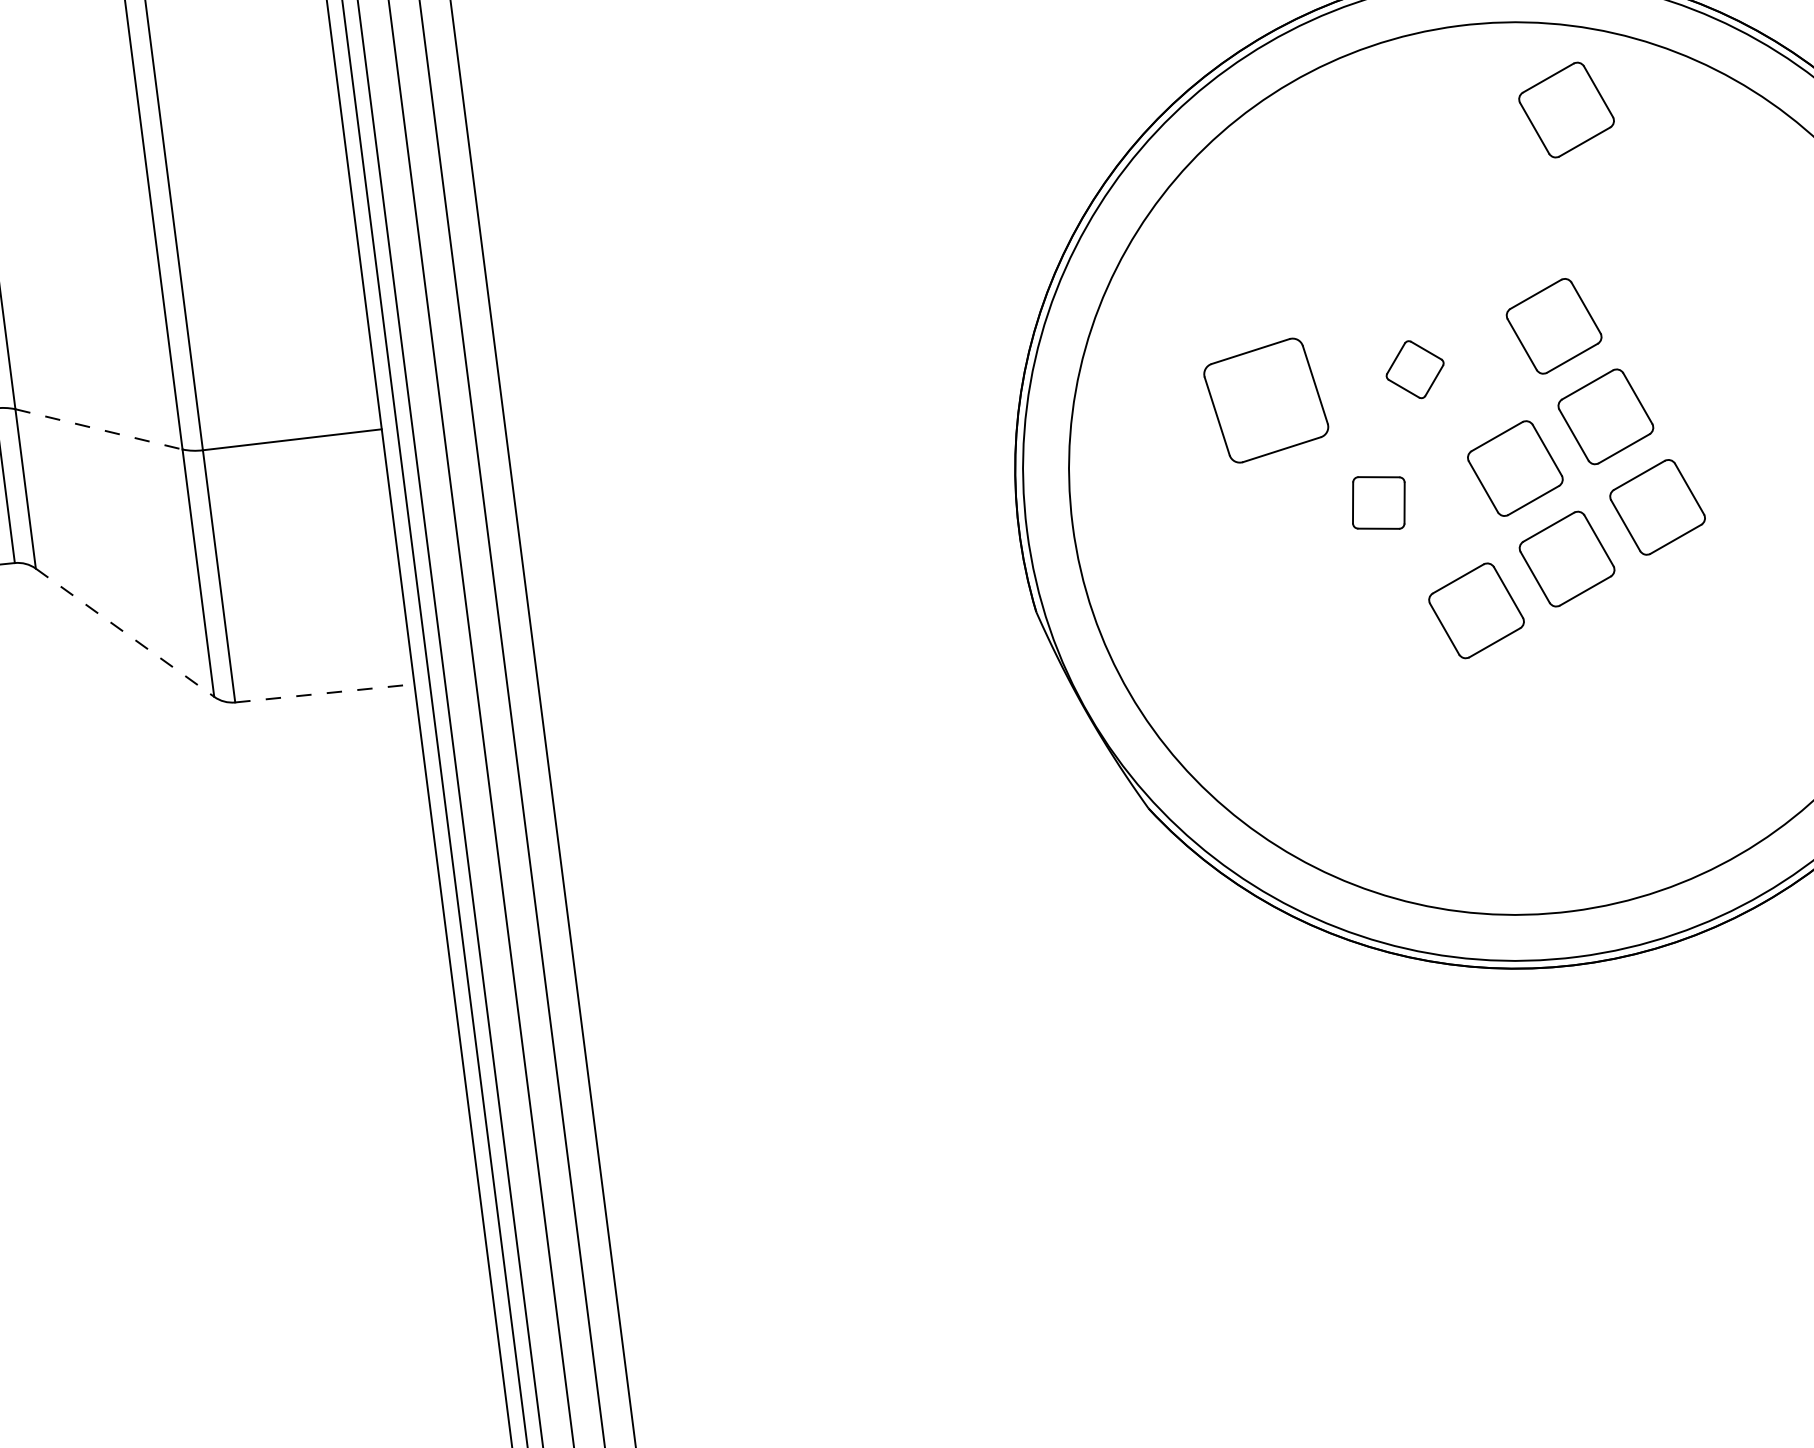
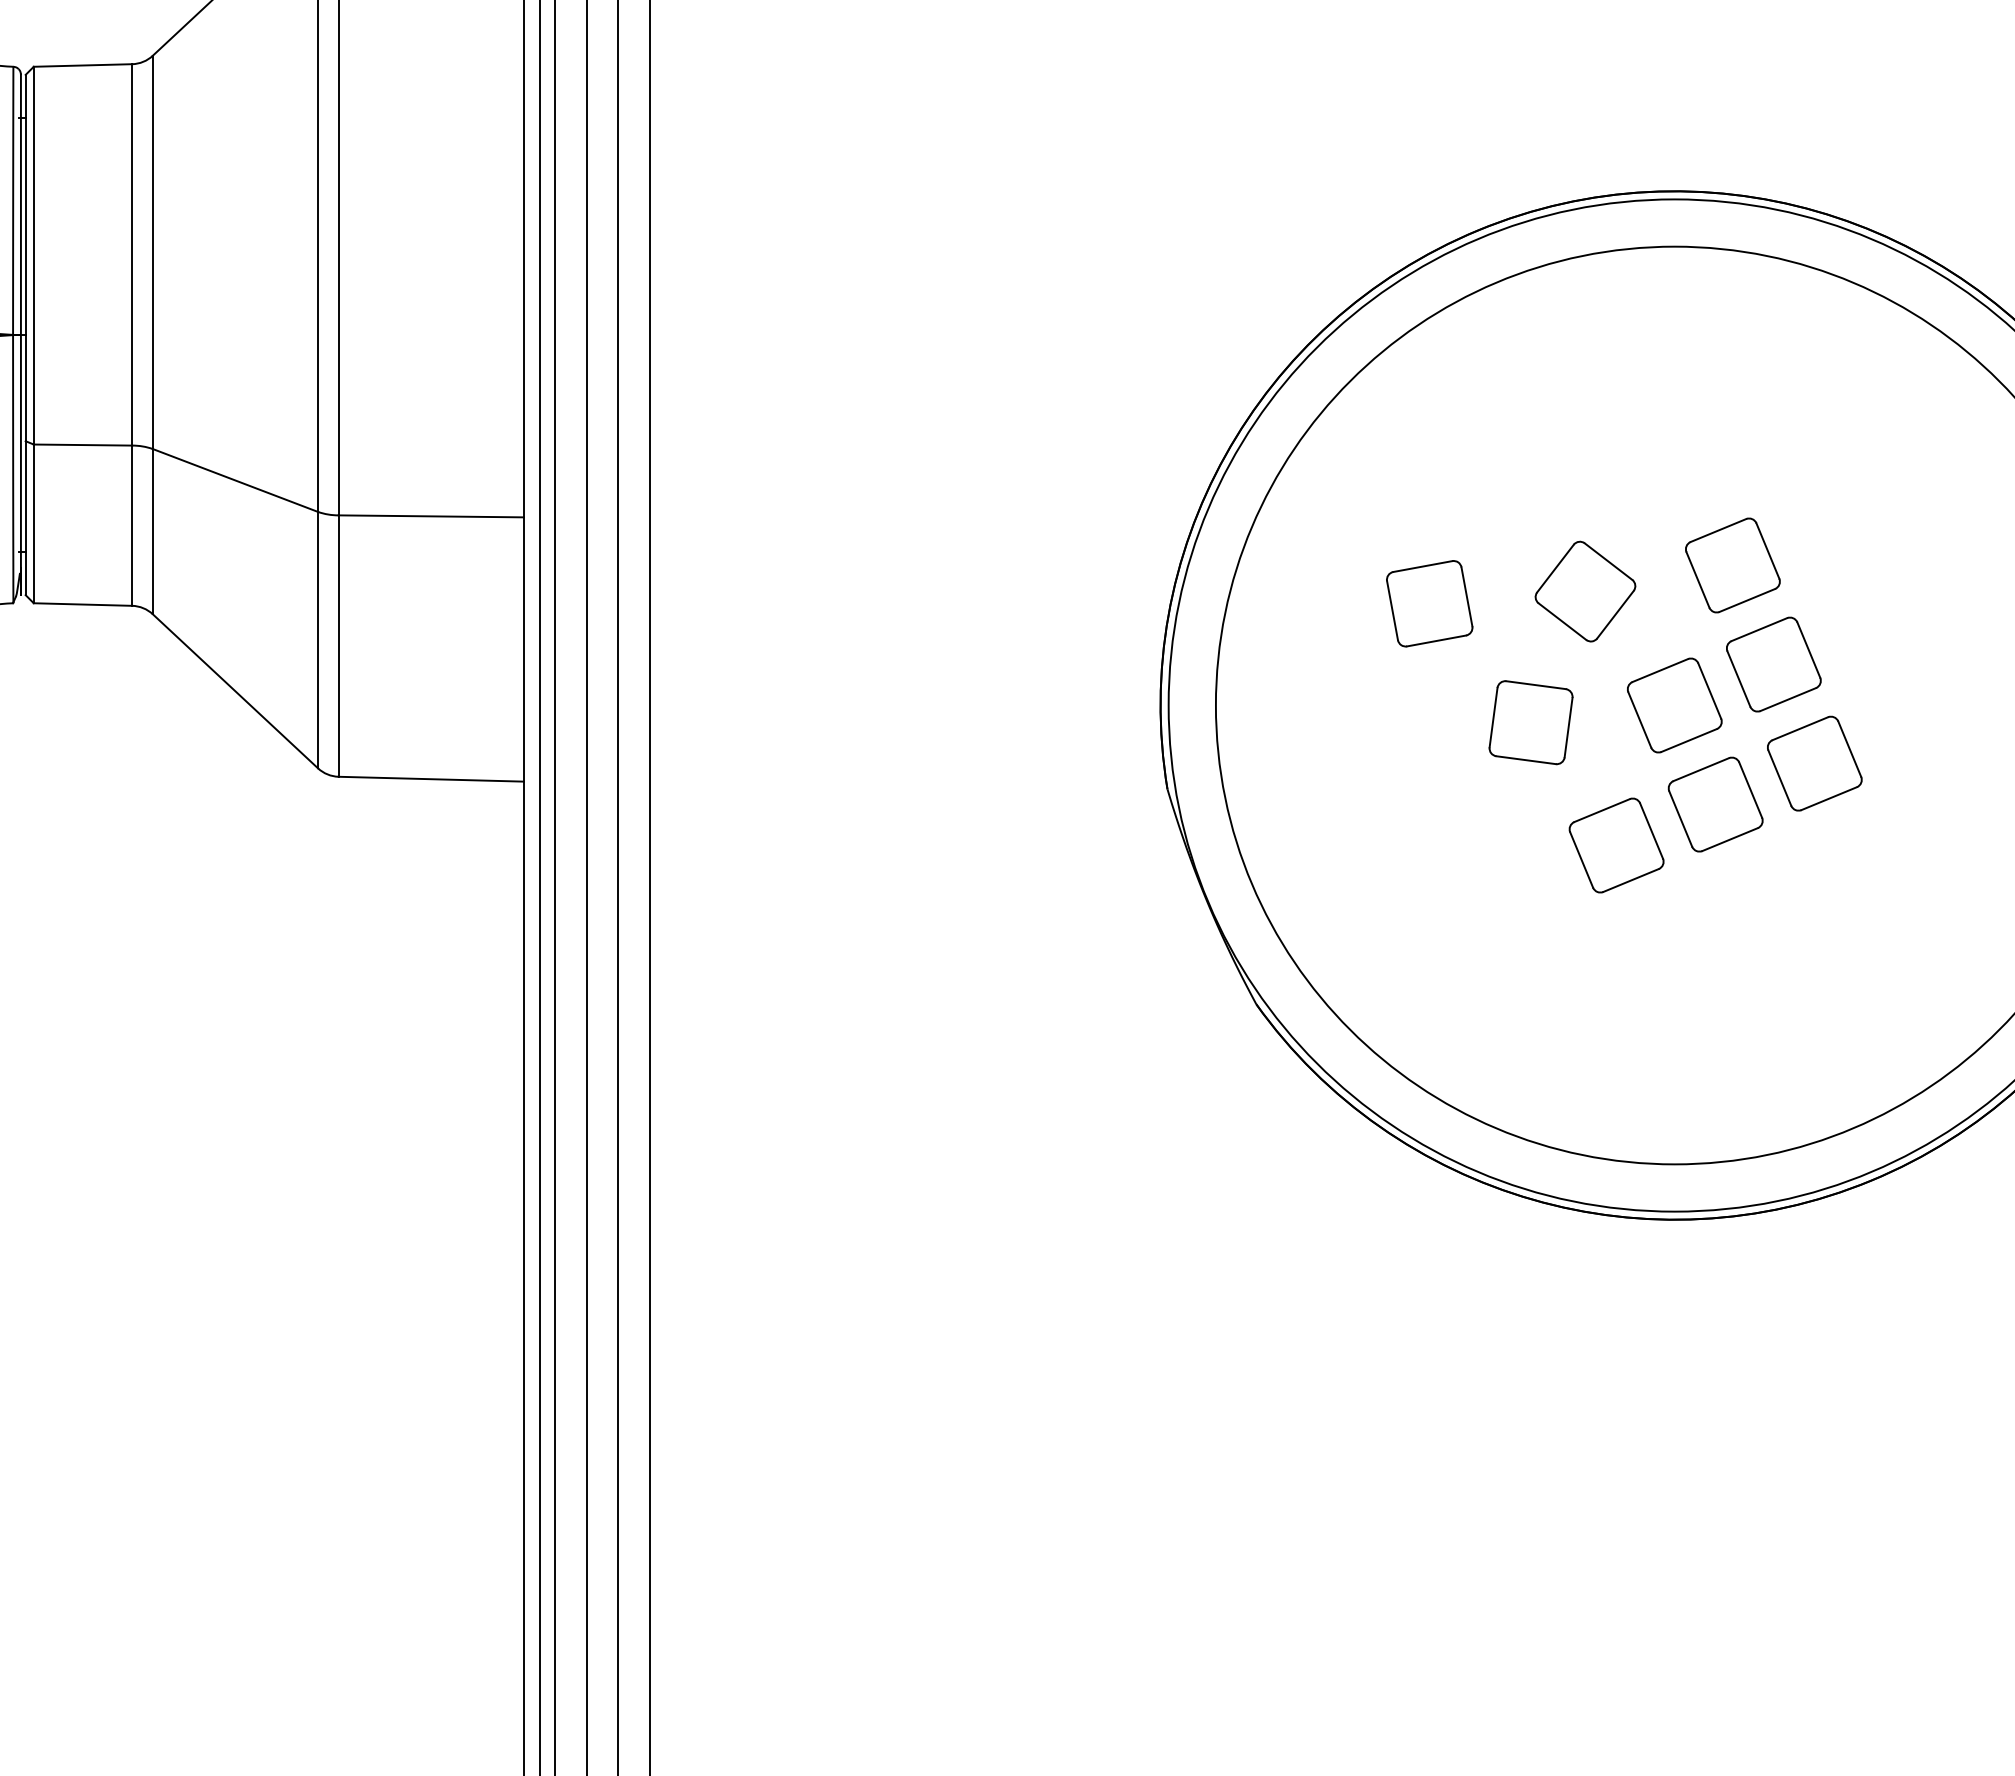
part: (1566, 110) -> (1773, 346), removed
part: (1415, 369) -> (1585, 591), size x1.67
part: (1266, 400) -> (1429, 603), size x0.71
line: (99, 429) -> (235, 480), dashed -> solid
part: (1378, 502) -> (1530, 722), size x1.43
line: (125, 632) -> (235, 691), dashed -> solid
line: (325, 693) -> (431, 779), dashed -> solid

